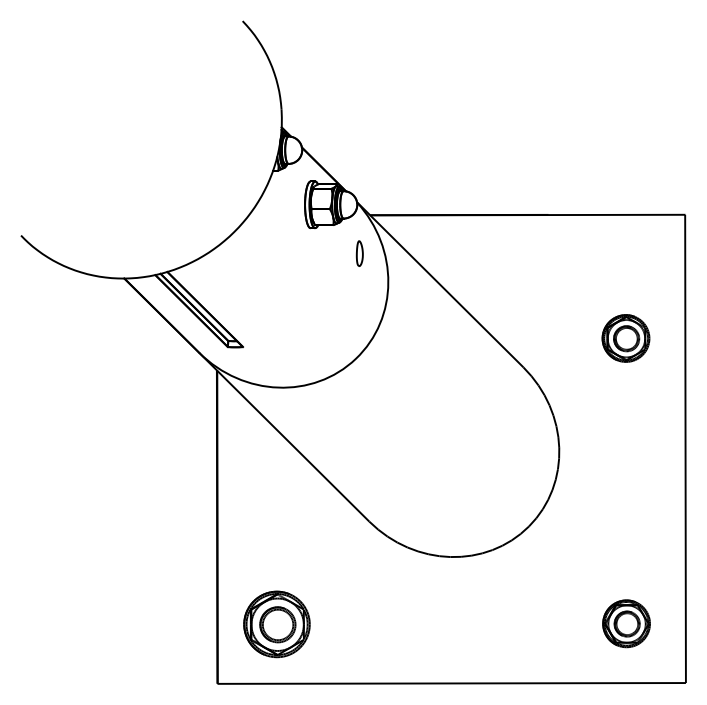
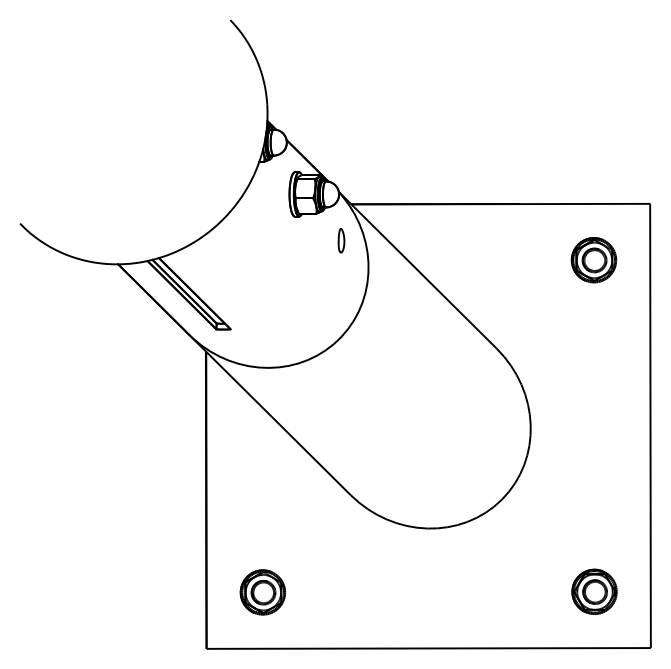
part: (625, 338) -> (593, 260), moved
part: (276, 624) -> (262, 592), size x0.71

